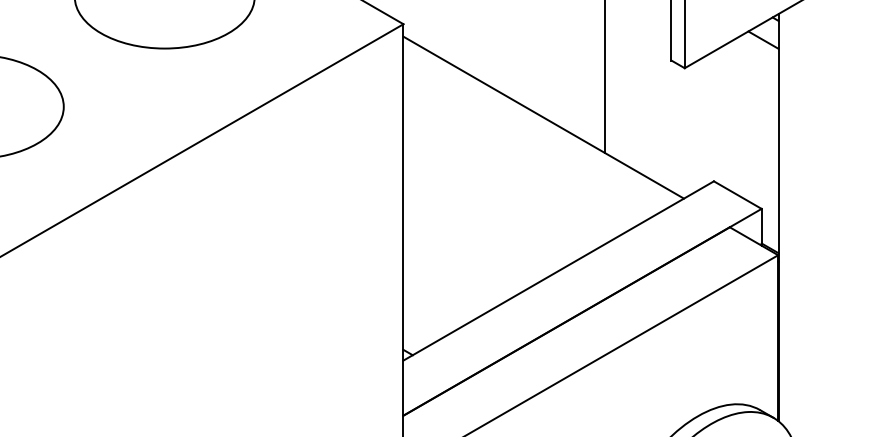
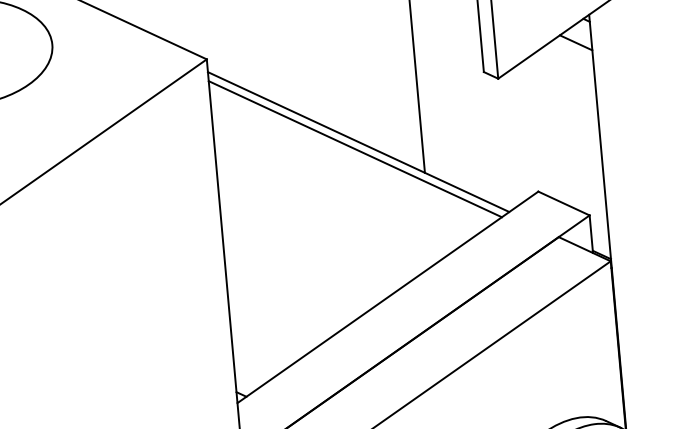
line: (539, 124) -> (354, 149), added

